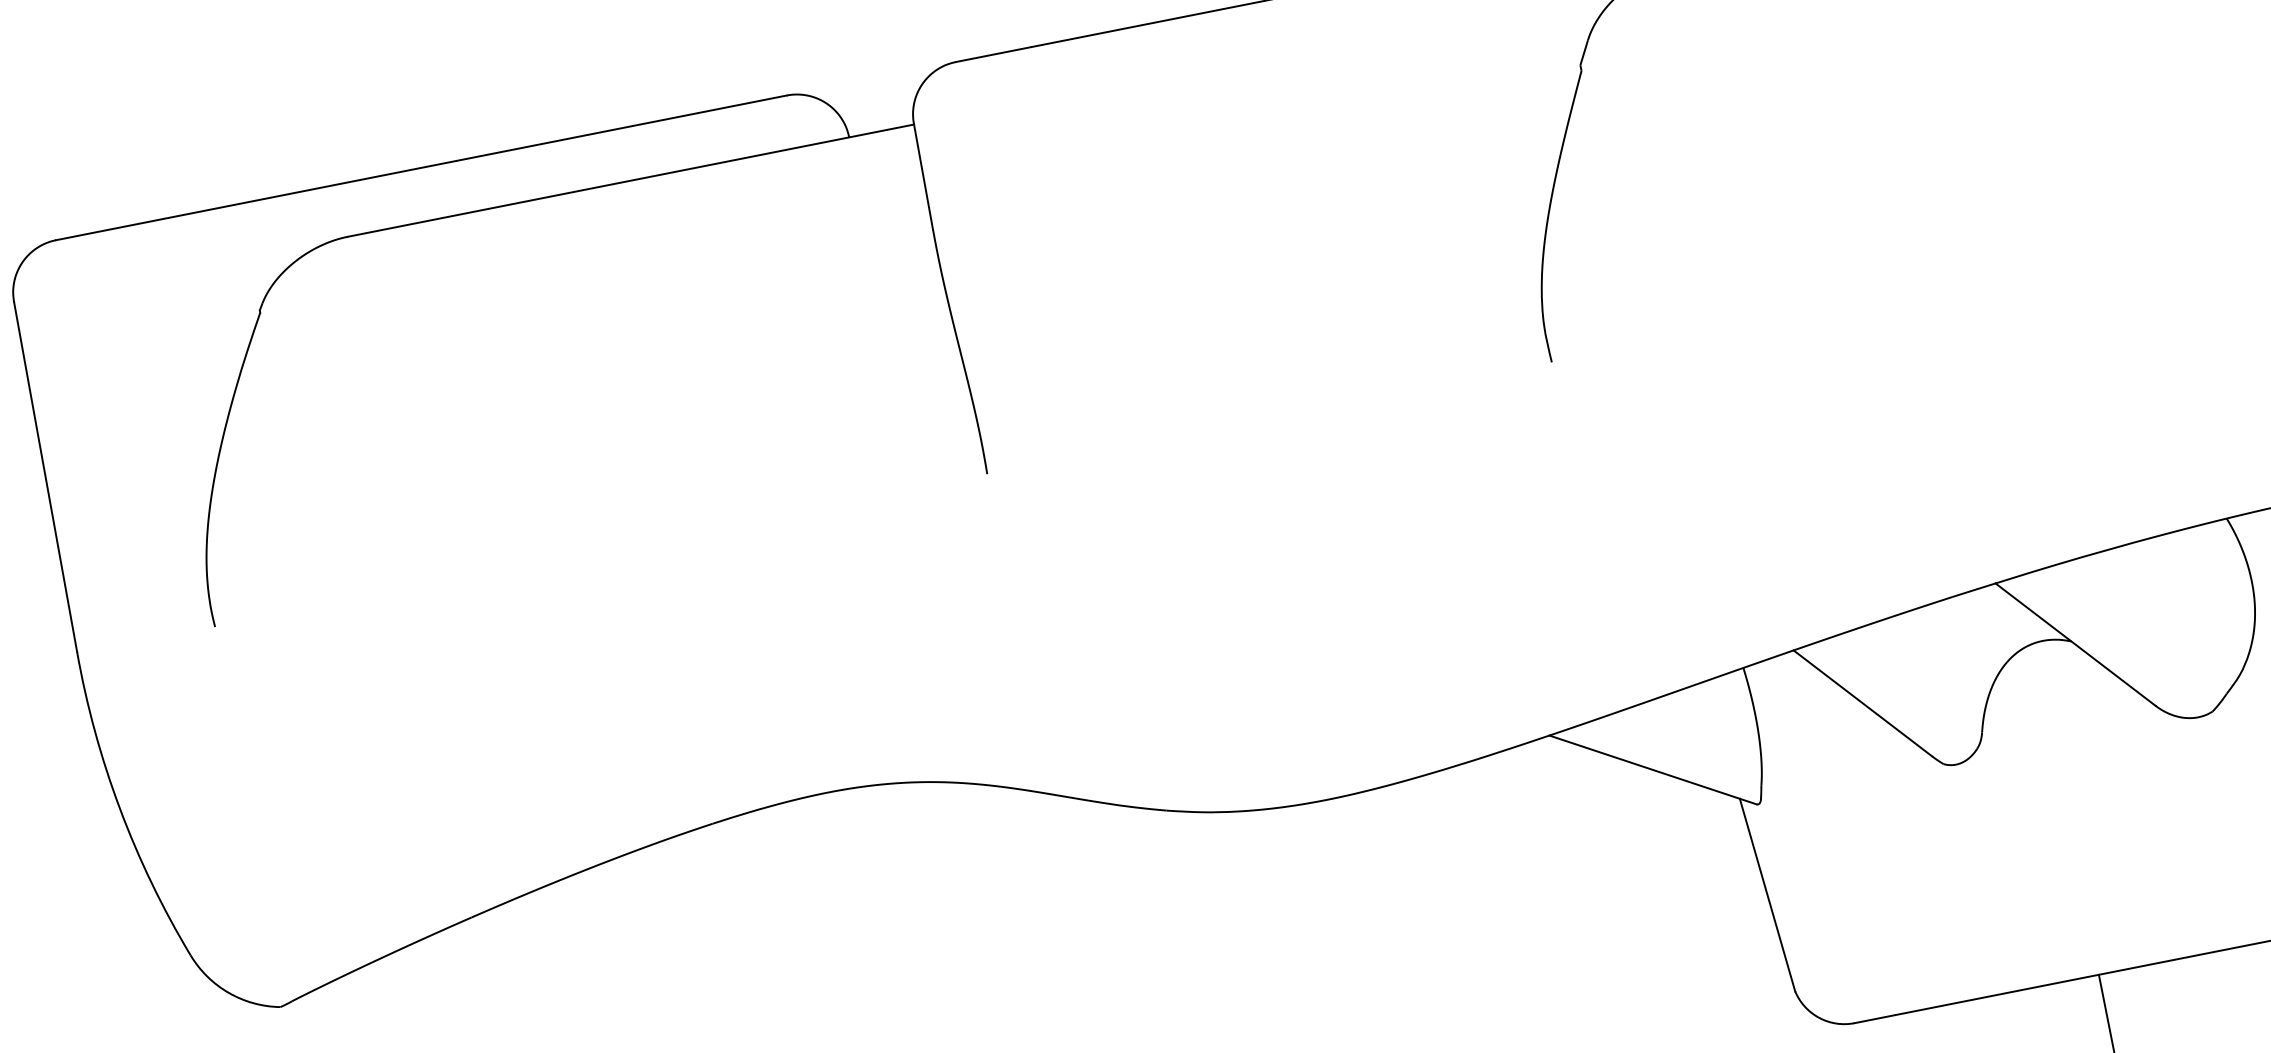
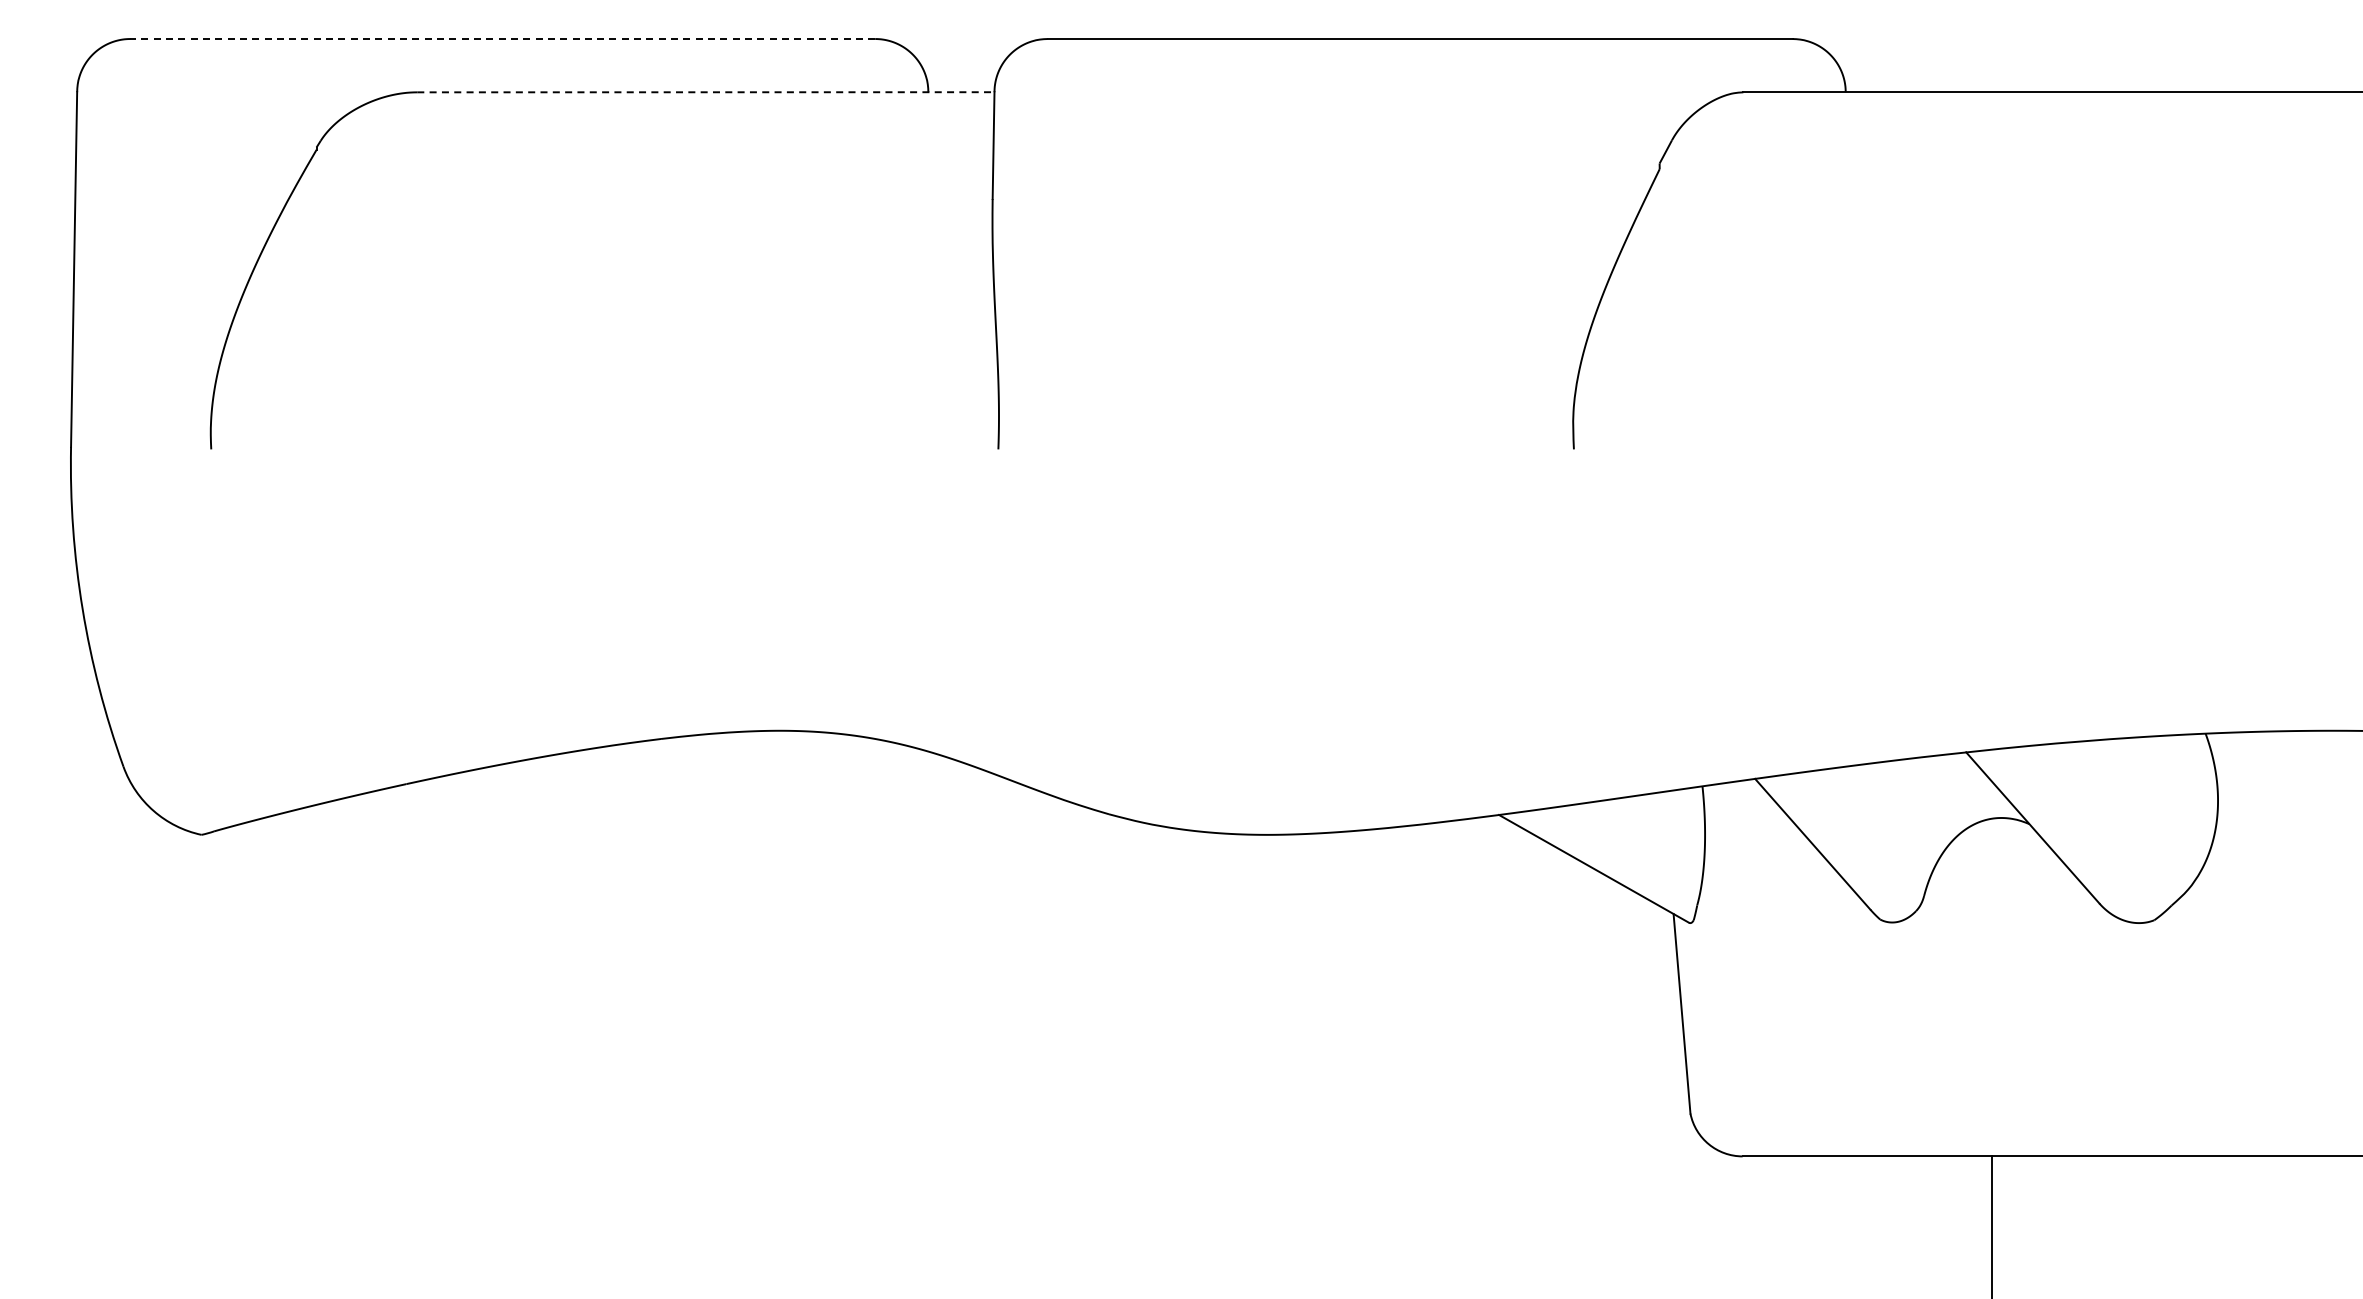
line: (421, 168) -> (502, 39), solid -> dashed
line: (630, 180) -> (705, 92), solid -> dashed

